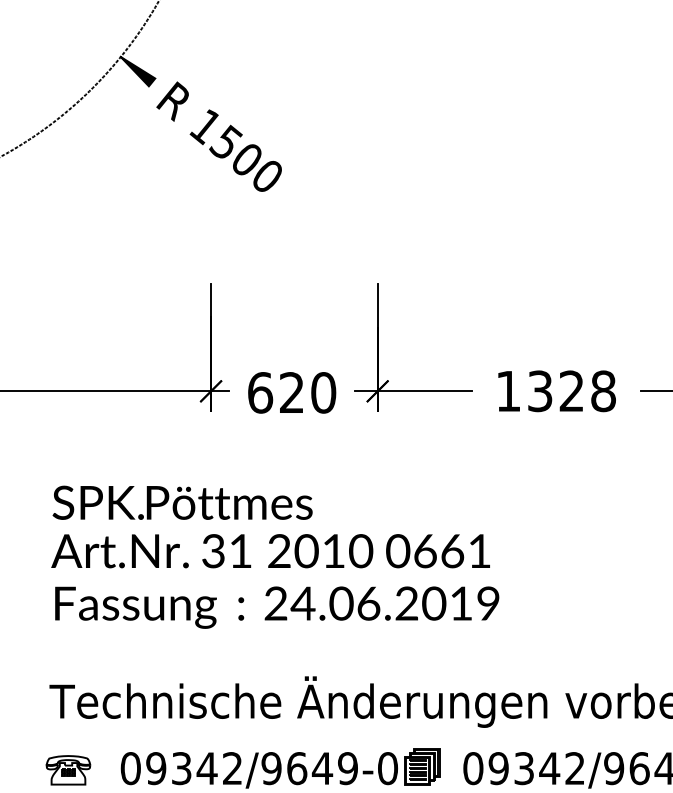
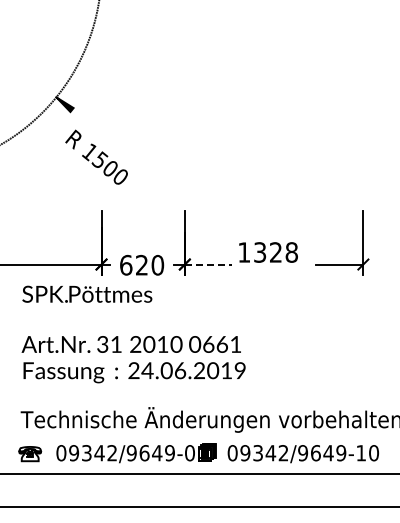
text: (219, 135) -> (96, 156), moved
line: (424, 391) -> (208, 264), solid -> dashed
text: (556, 391) -> (268, 252), moved
text: (183, 501) -> (87, 293), moved

